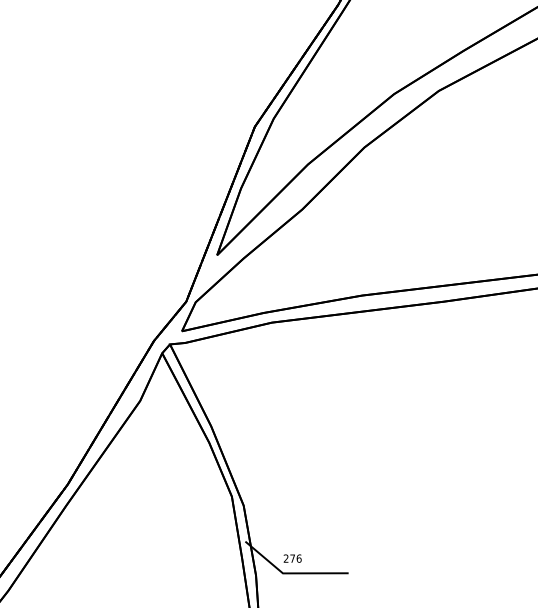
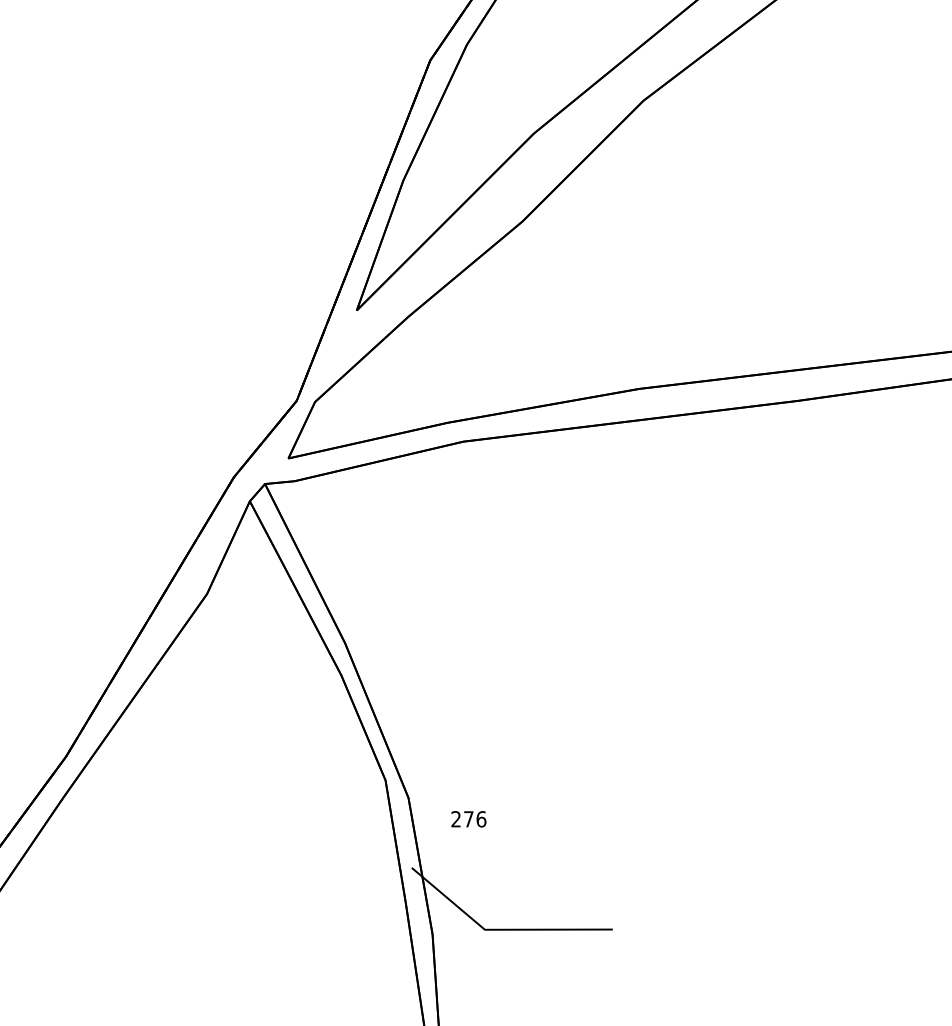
text: (292, 558) -> (468, 819), moved

